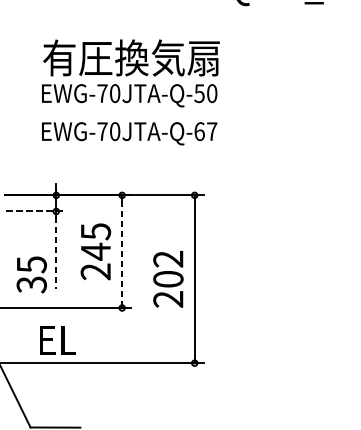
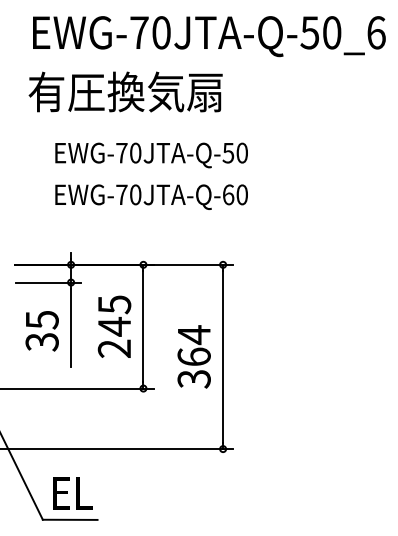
text: (131, 57) -> (125, 91), moved
text: (212, 131) -> (242, 194), EWG-70JTA-Q-67 -> EWG-70JTA-Q-60
line: (36, 211) -> (49, 282), dashed -> solid
line: (122, 251) -> (143, 326), dashed -> solid
line: (56, 253) -> (71, 328), dashed -> solid
text: (31, 275) -> (41, 331), moved
text: (167, 278) -> (193, 356), 202 -> 364
text: (57, 340) -> (72, 493), moved

